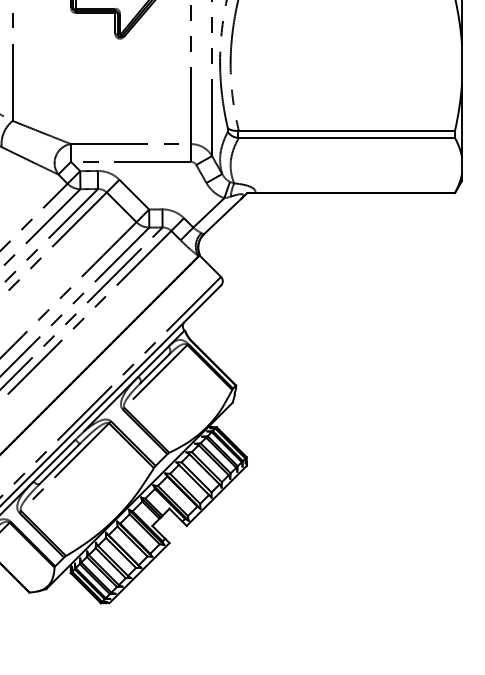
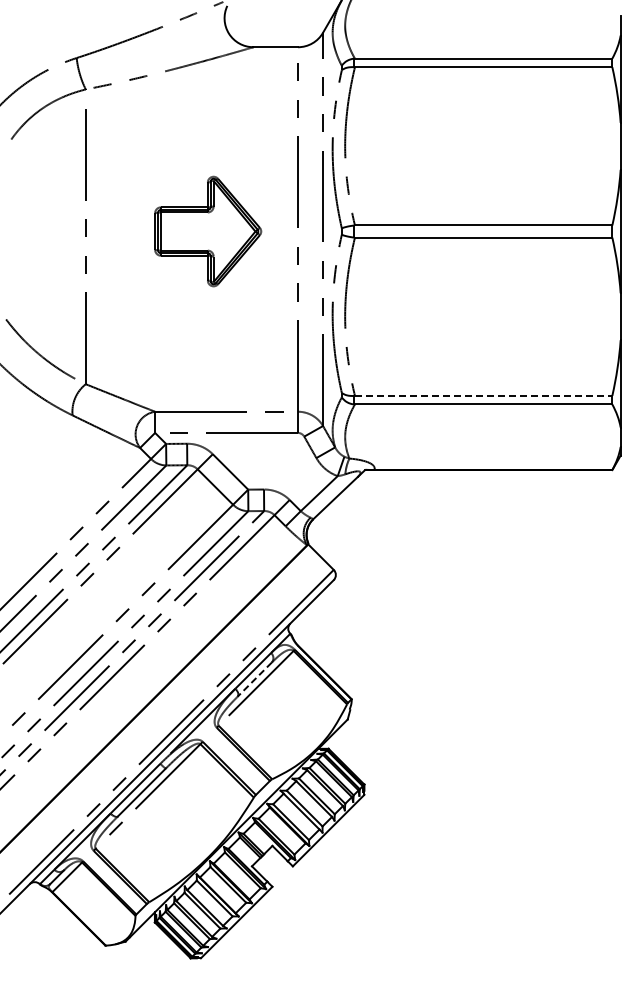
line: (346, 130) -> (483, 395), solid -> dashed
line: (154, 368) -> (254, 679), solid -> dashed

